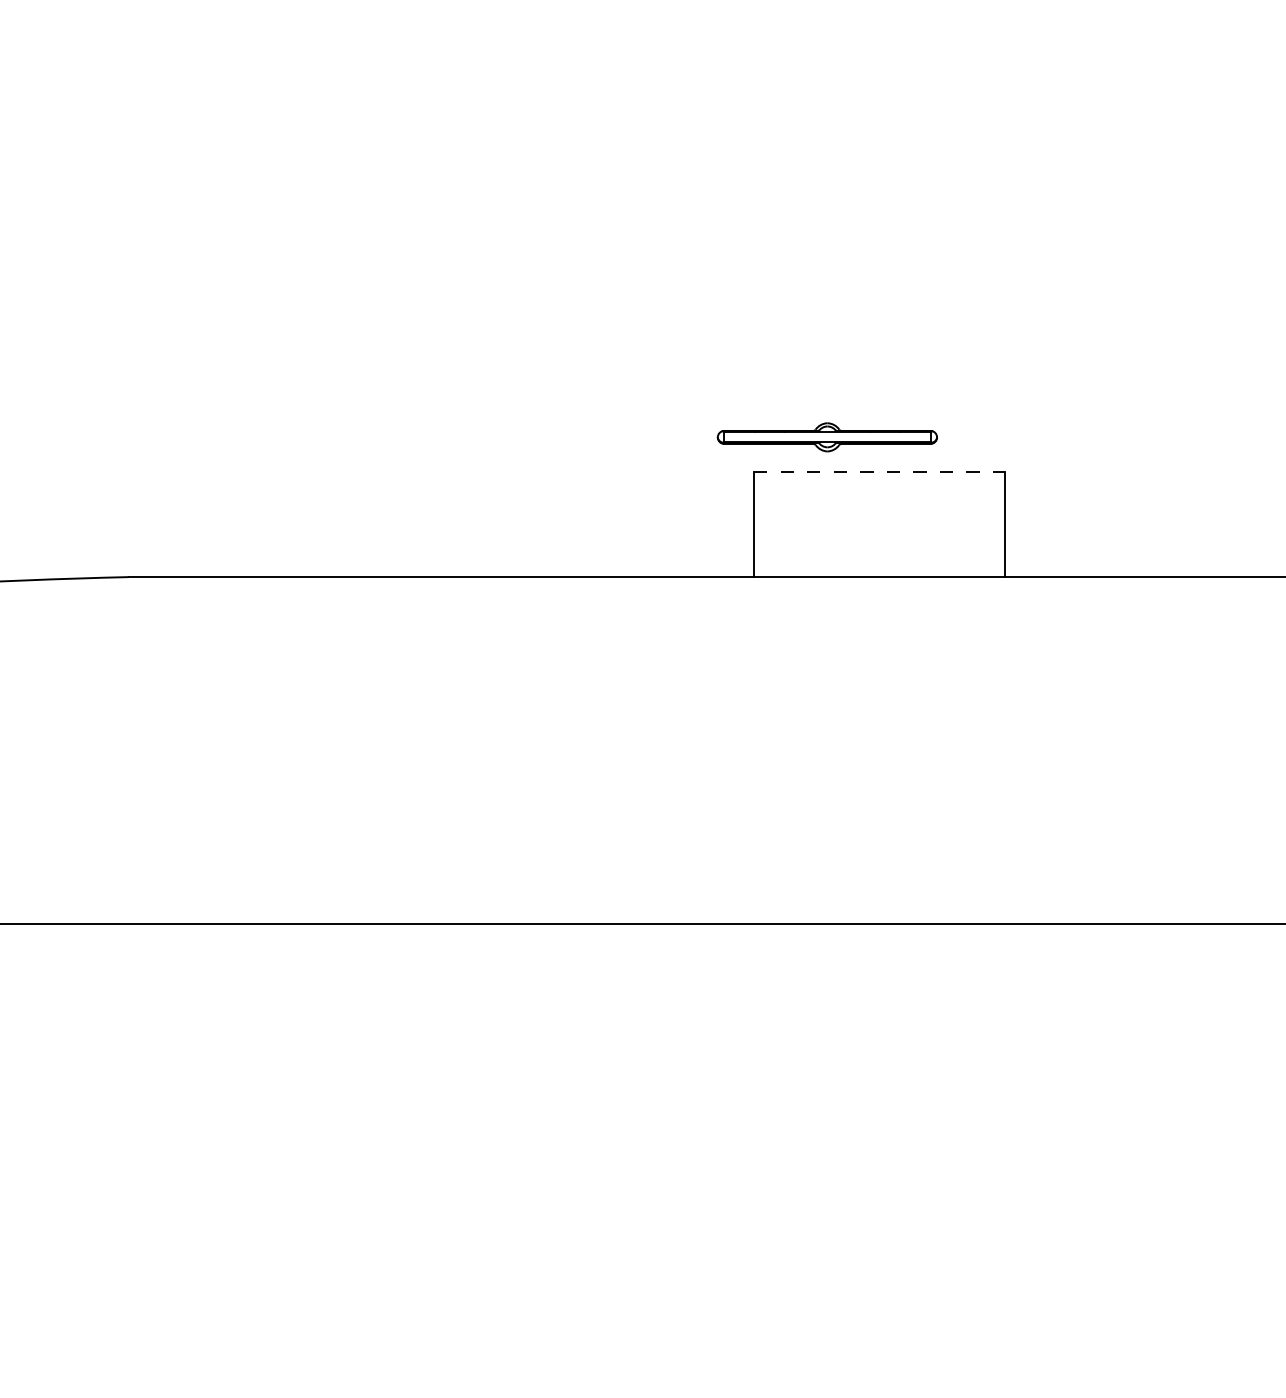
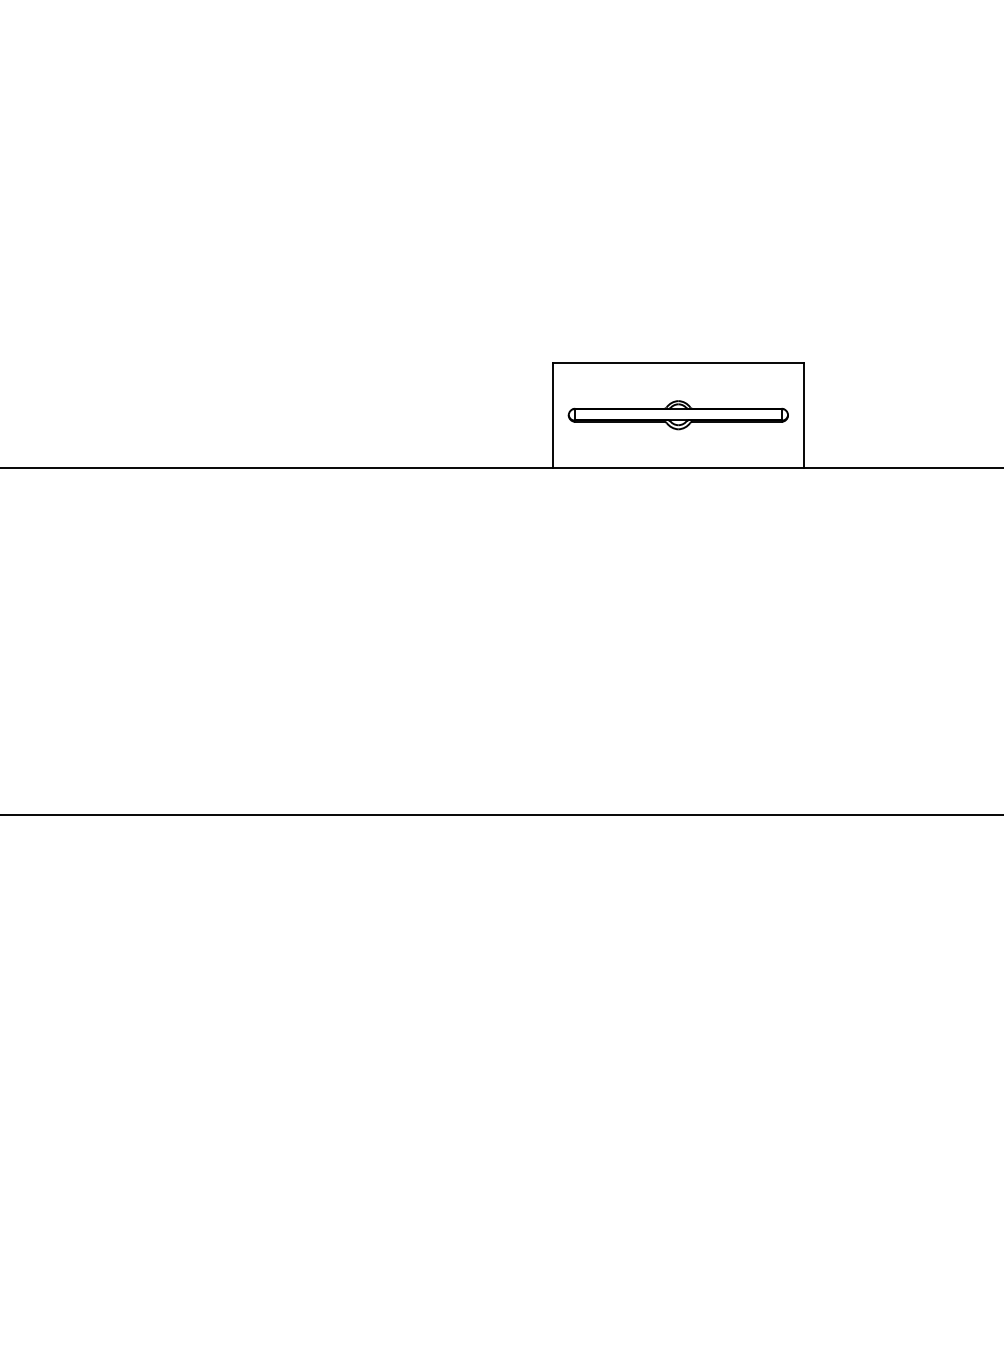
part: (826, 437) -> (677, 415), moved
line: (880, 471) -> (679, 362), dashed -> solid

